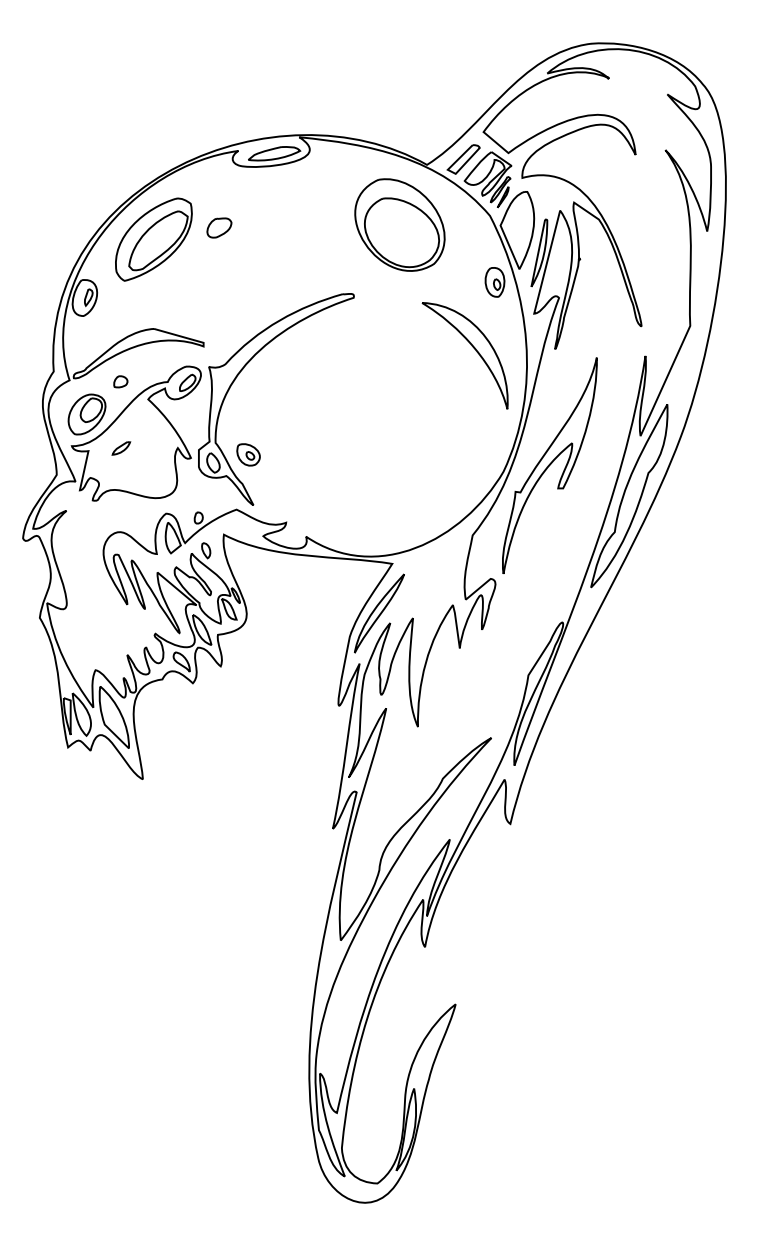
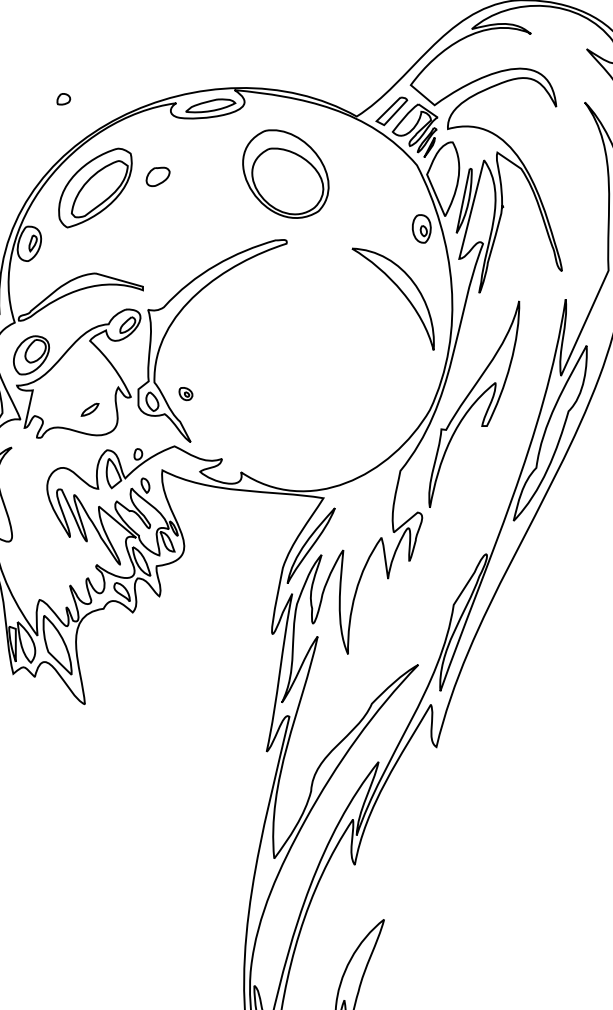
part: (399, 224) -> (285, 173), moved
part: (120, 381) -> (63, 98), moved
part: (121, 448) -> (90, 409), moved
part: (248, 454) -> (185, 393), size x0.6

